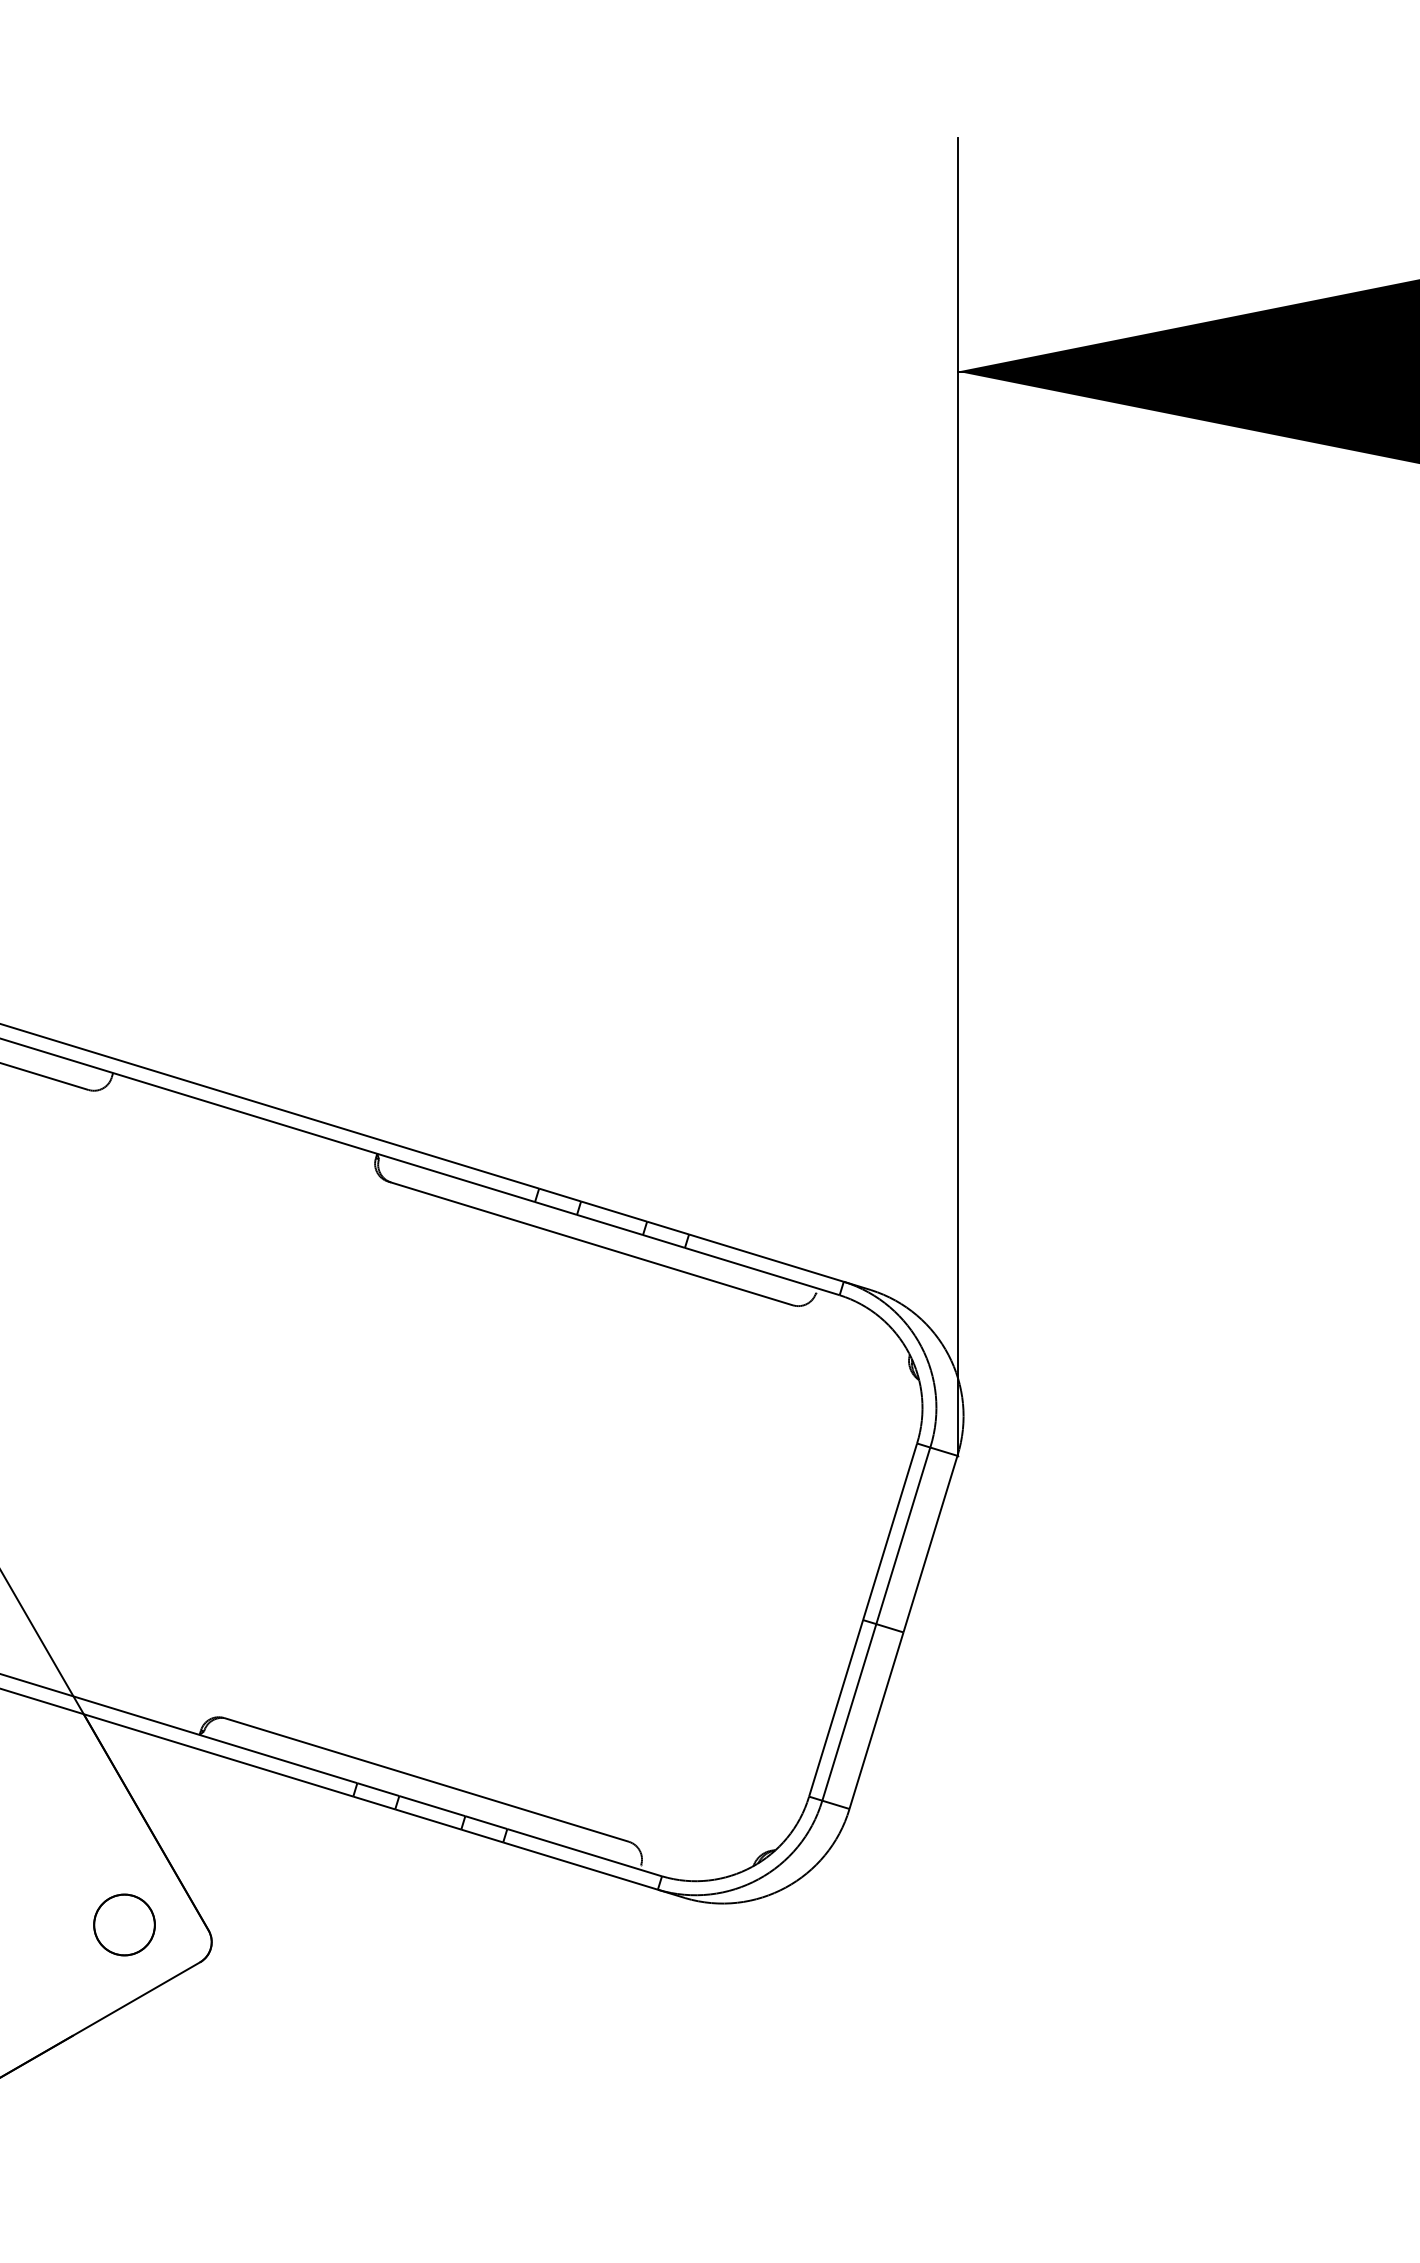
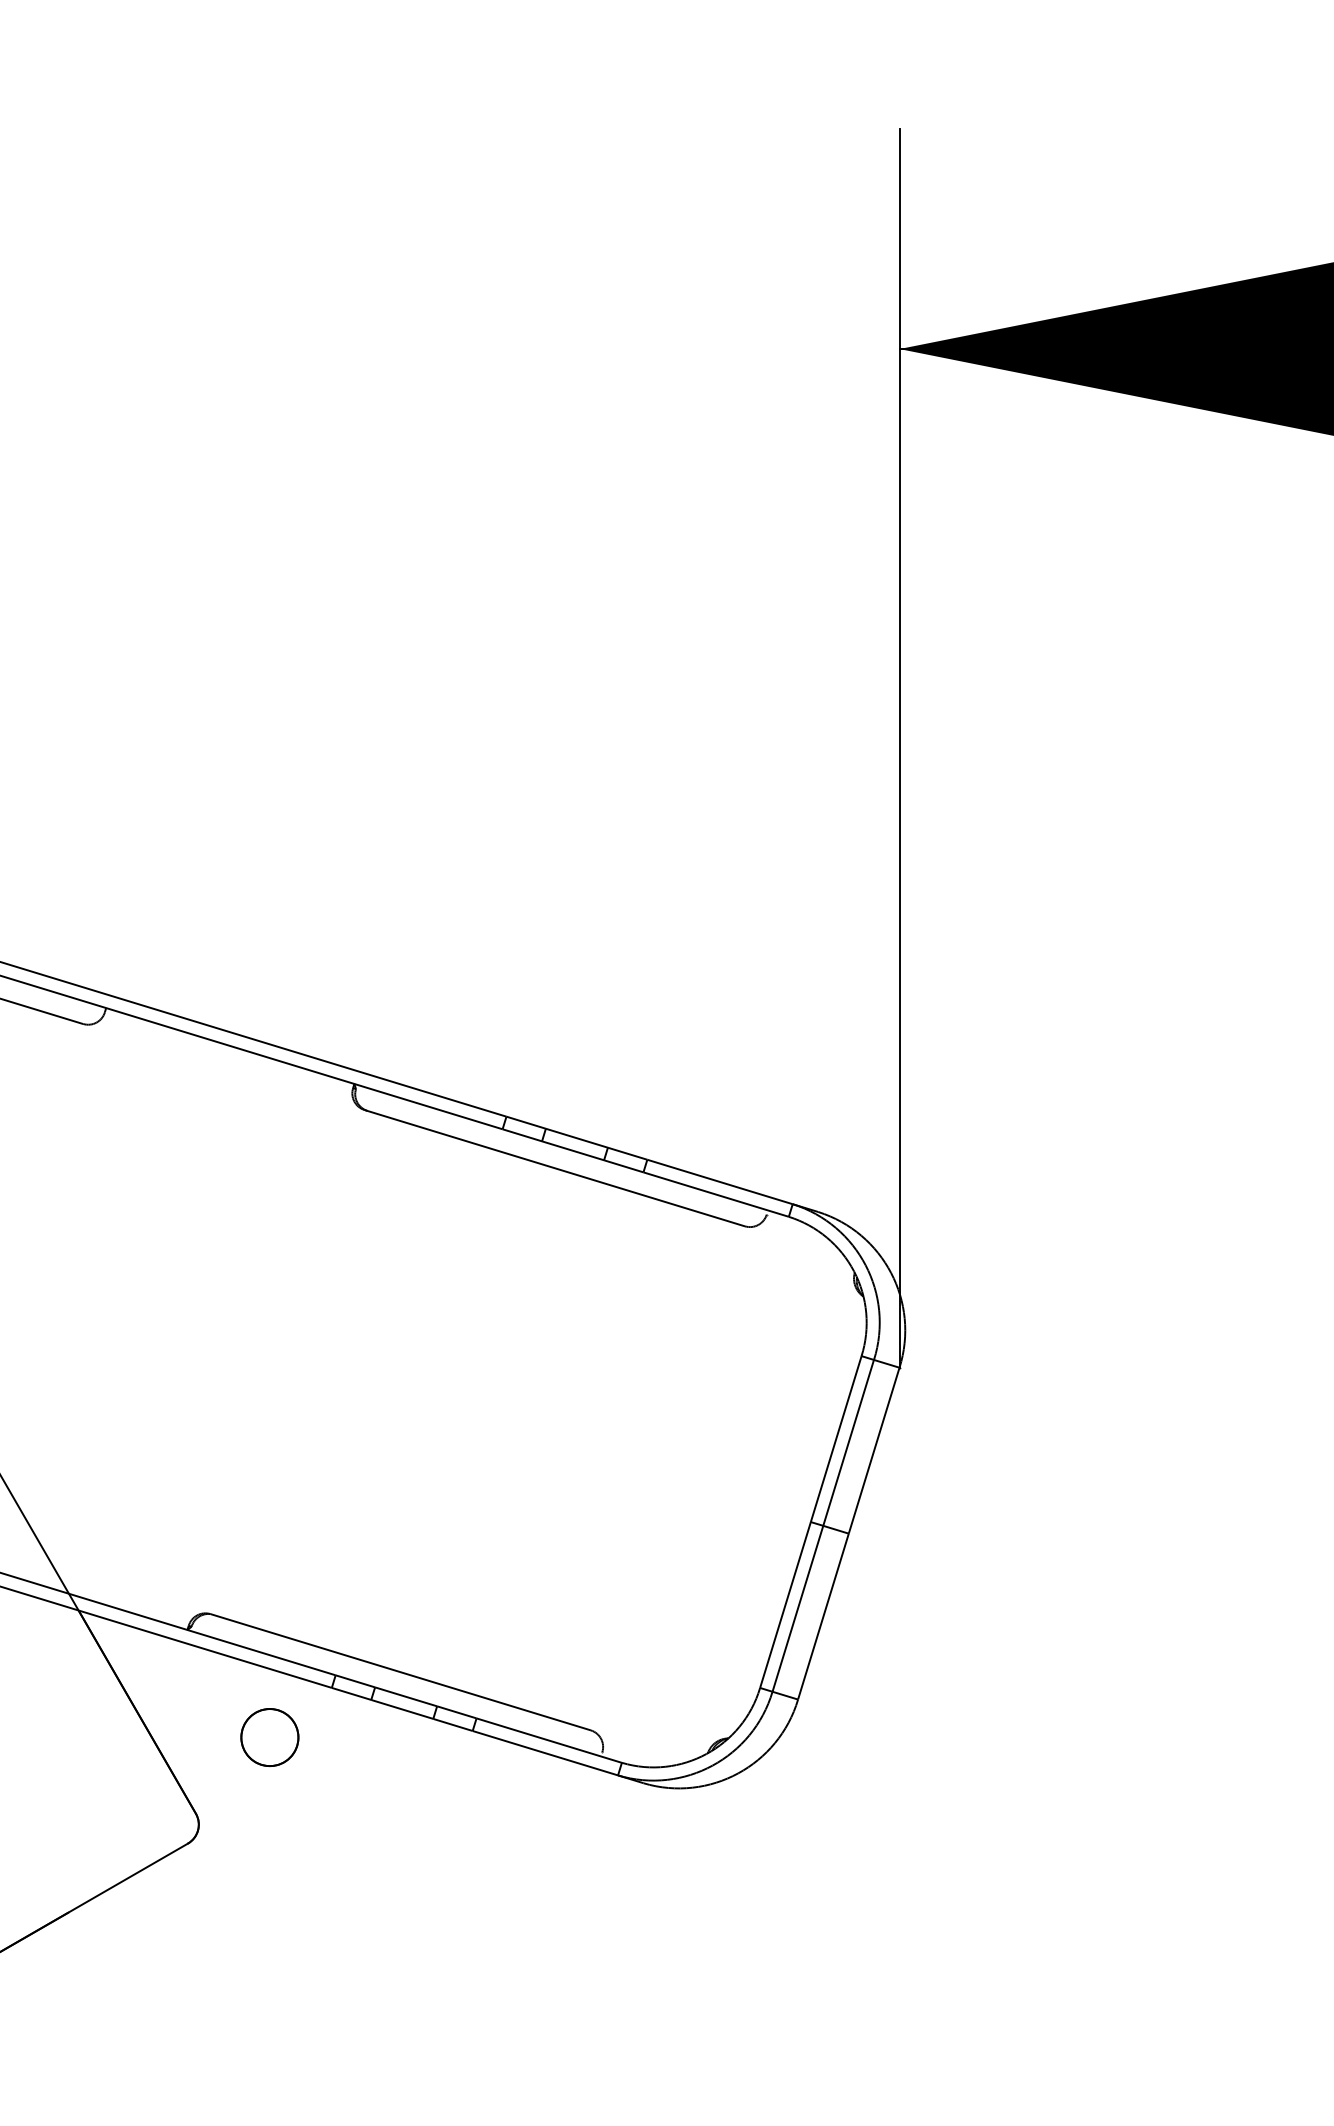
circle: (124, 1924) -> (269, 1737), moved

